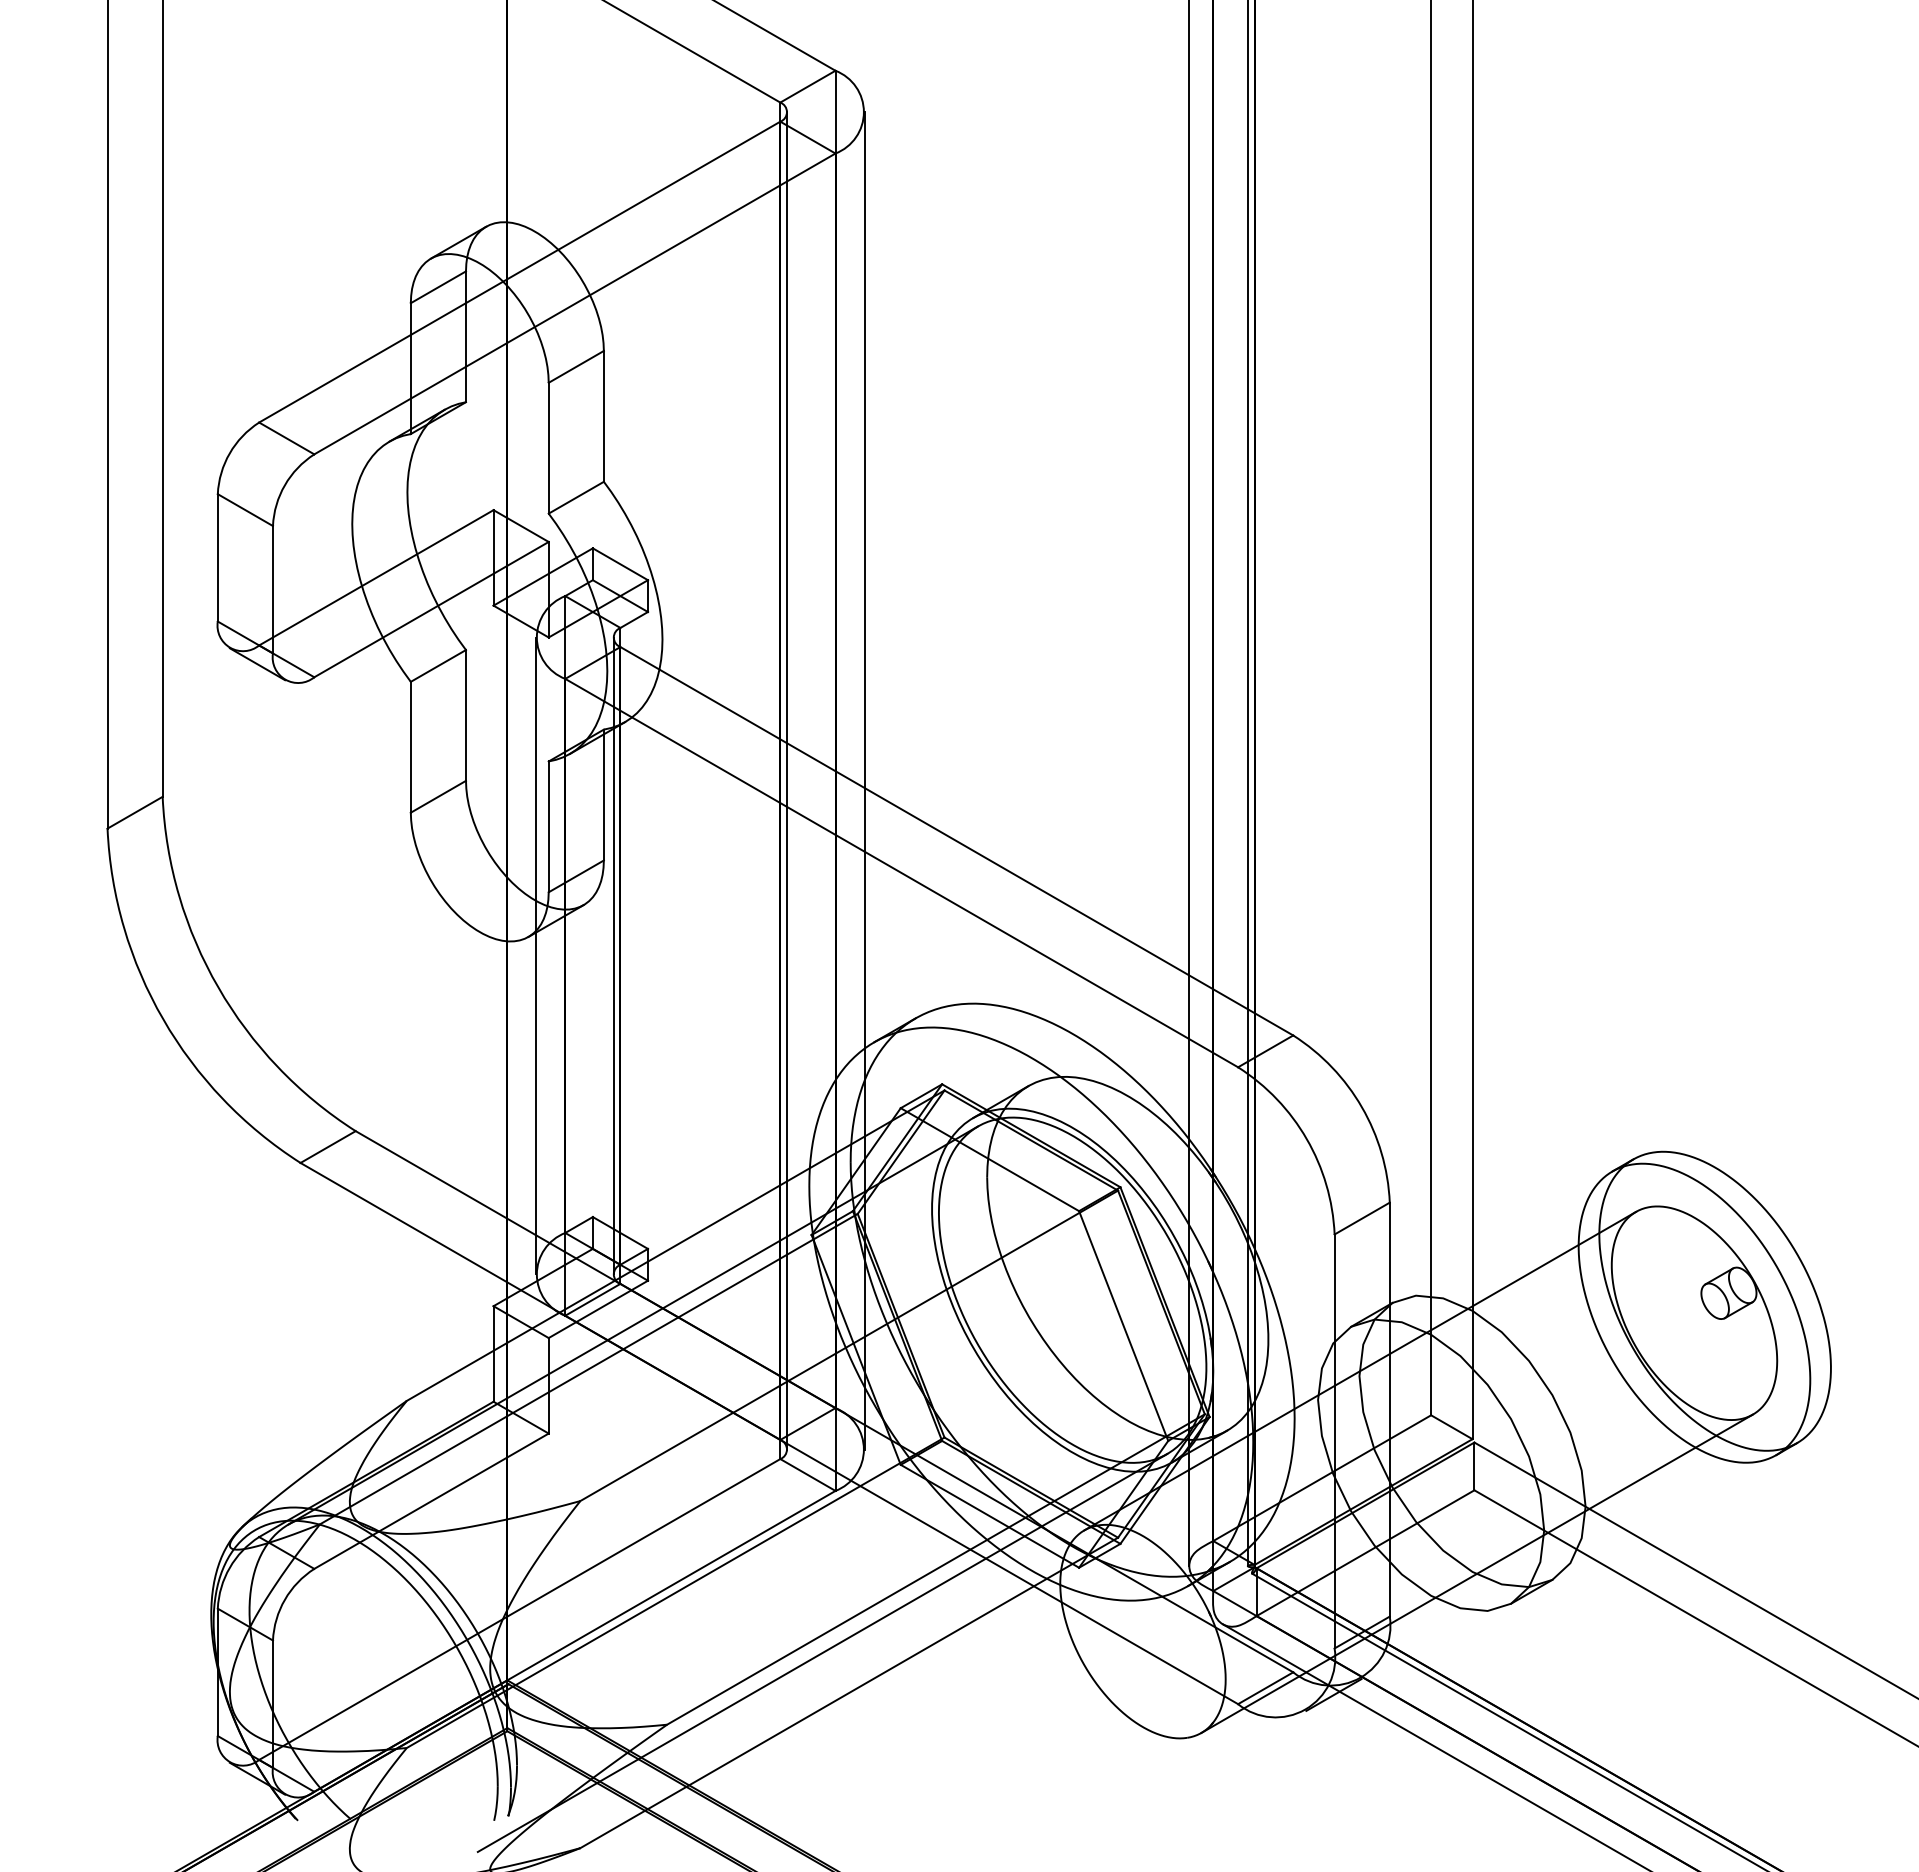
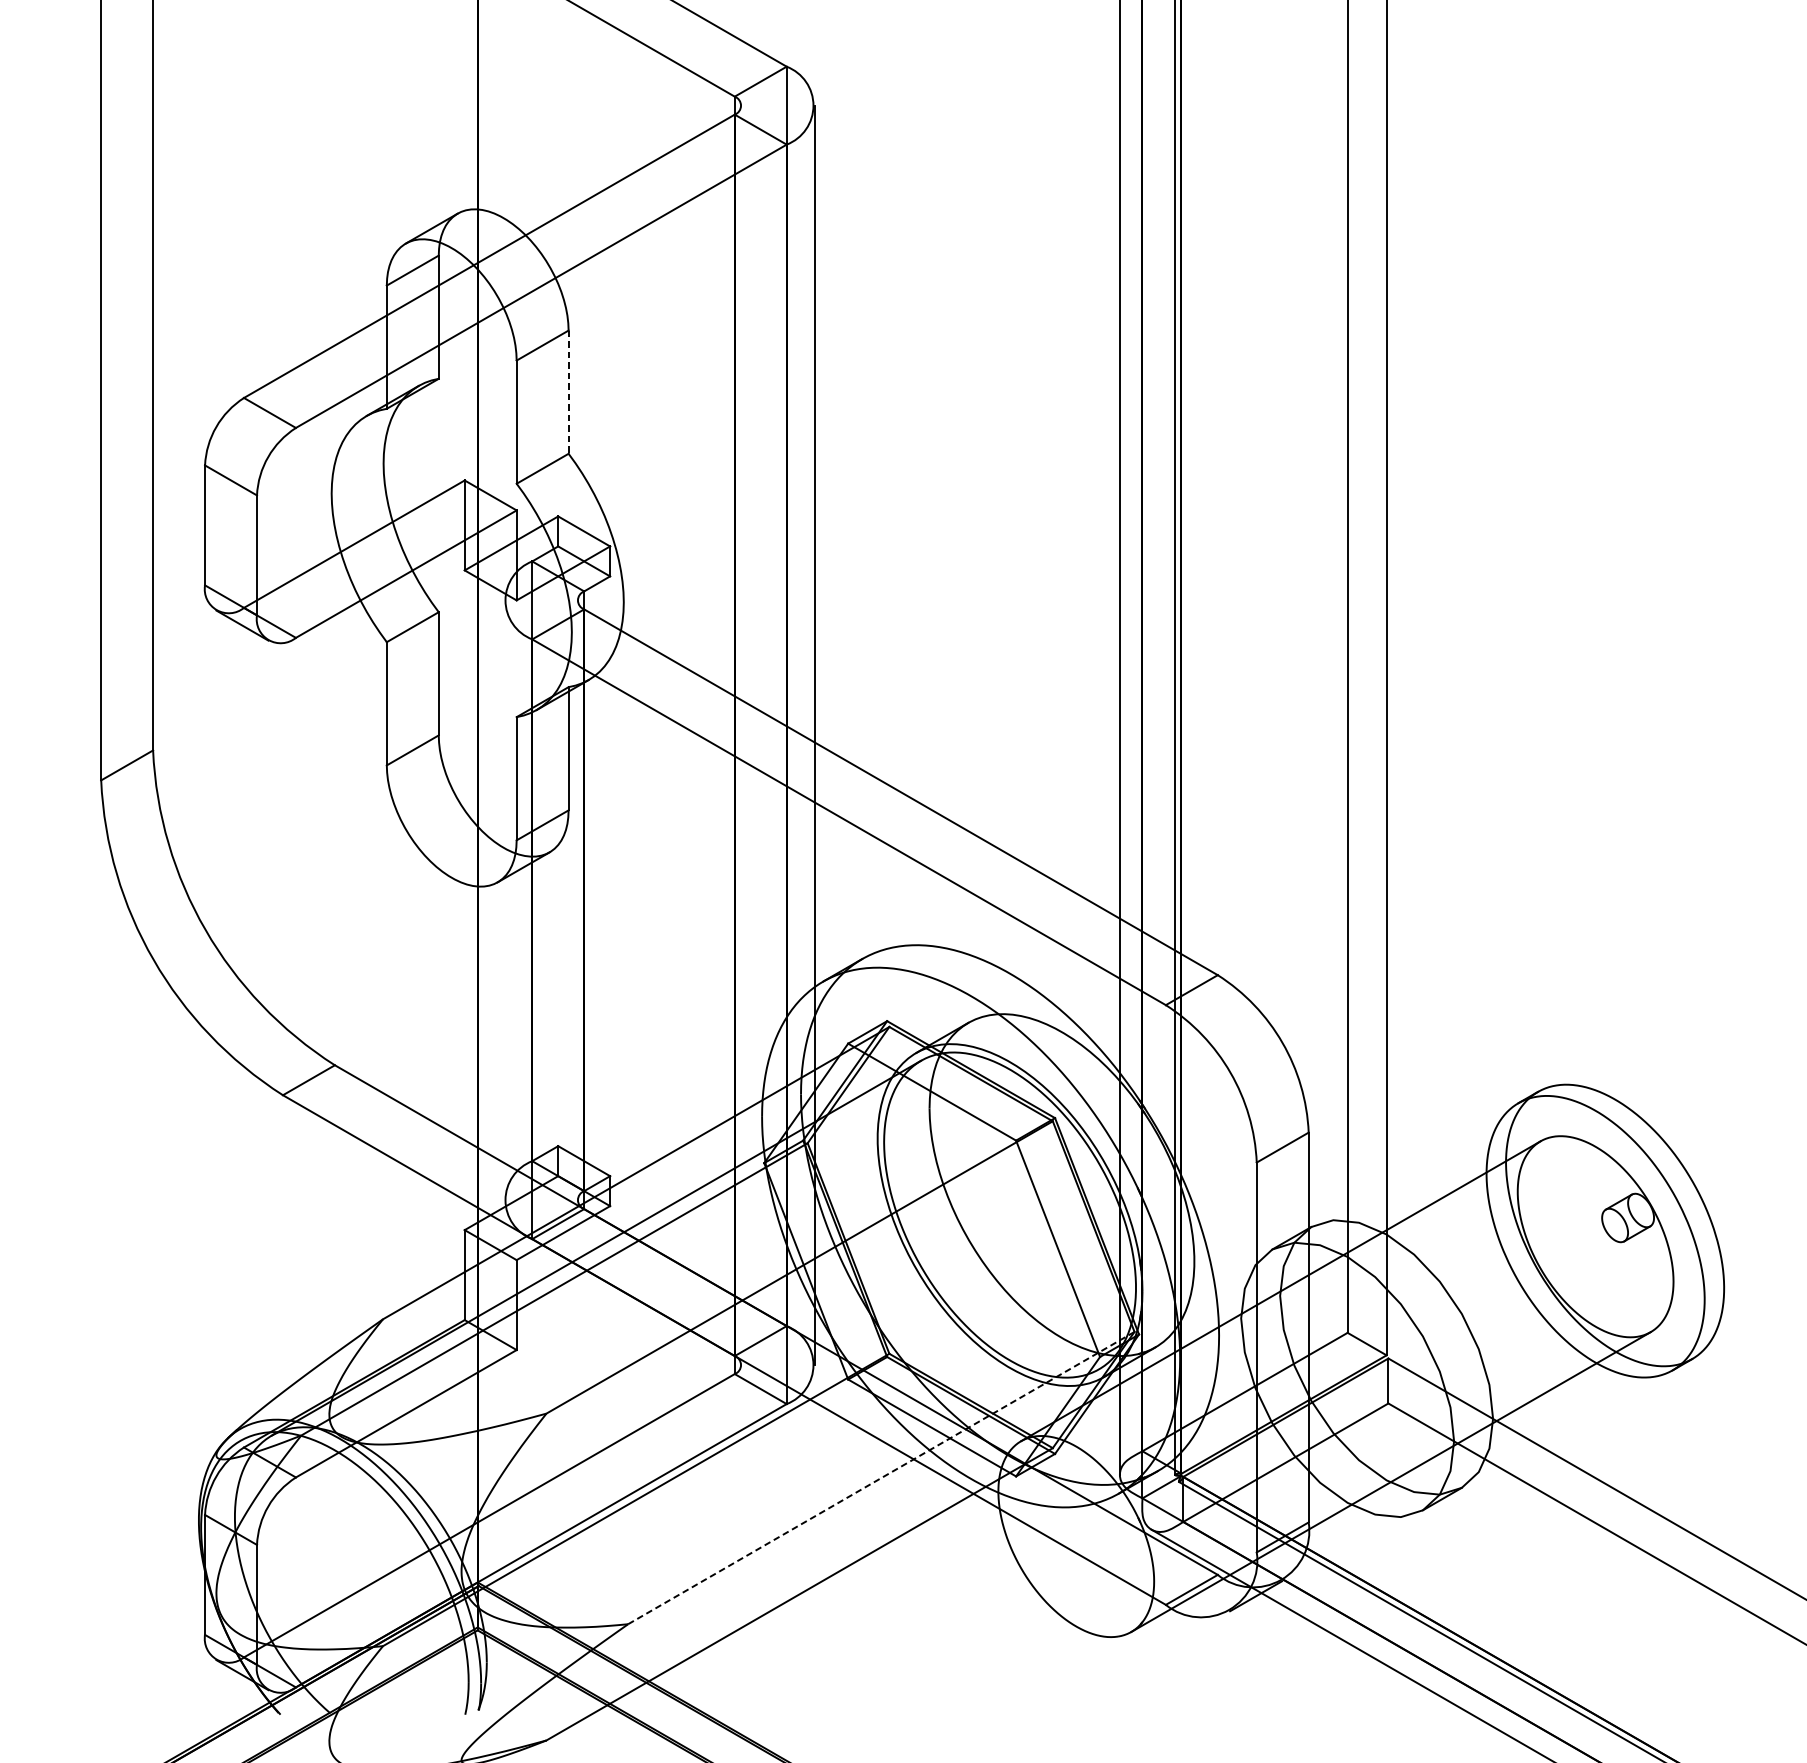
line: (603, 416) -> (568, 392), solid -> dashed
line: (787, 780) -> (741, 735), removed
line: (535, 955) -> (504, 899), removed
line: (613, 955) -> (577, 899), removed
line: (936, 1569) -> (881, 1478), solid -> dashed
line: (822, 1652) -> (774, 1556), removed

